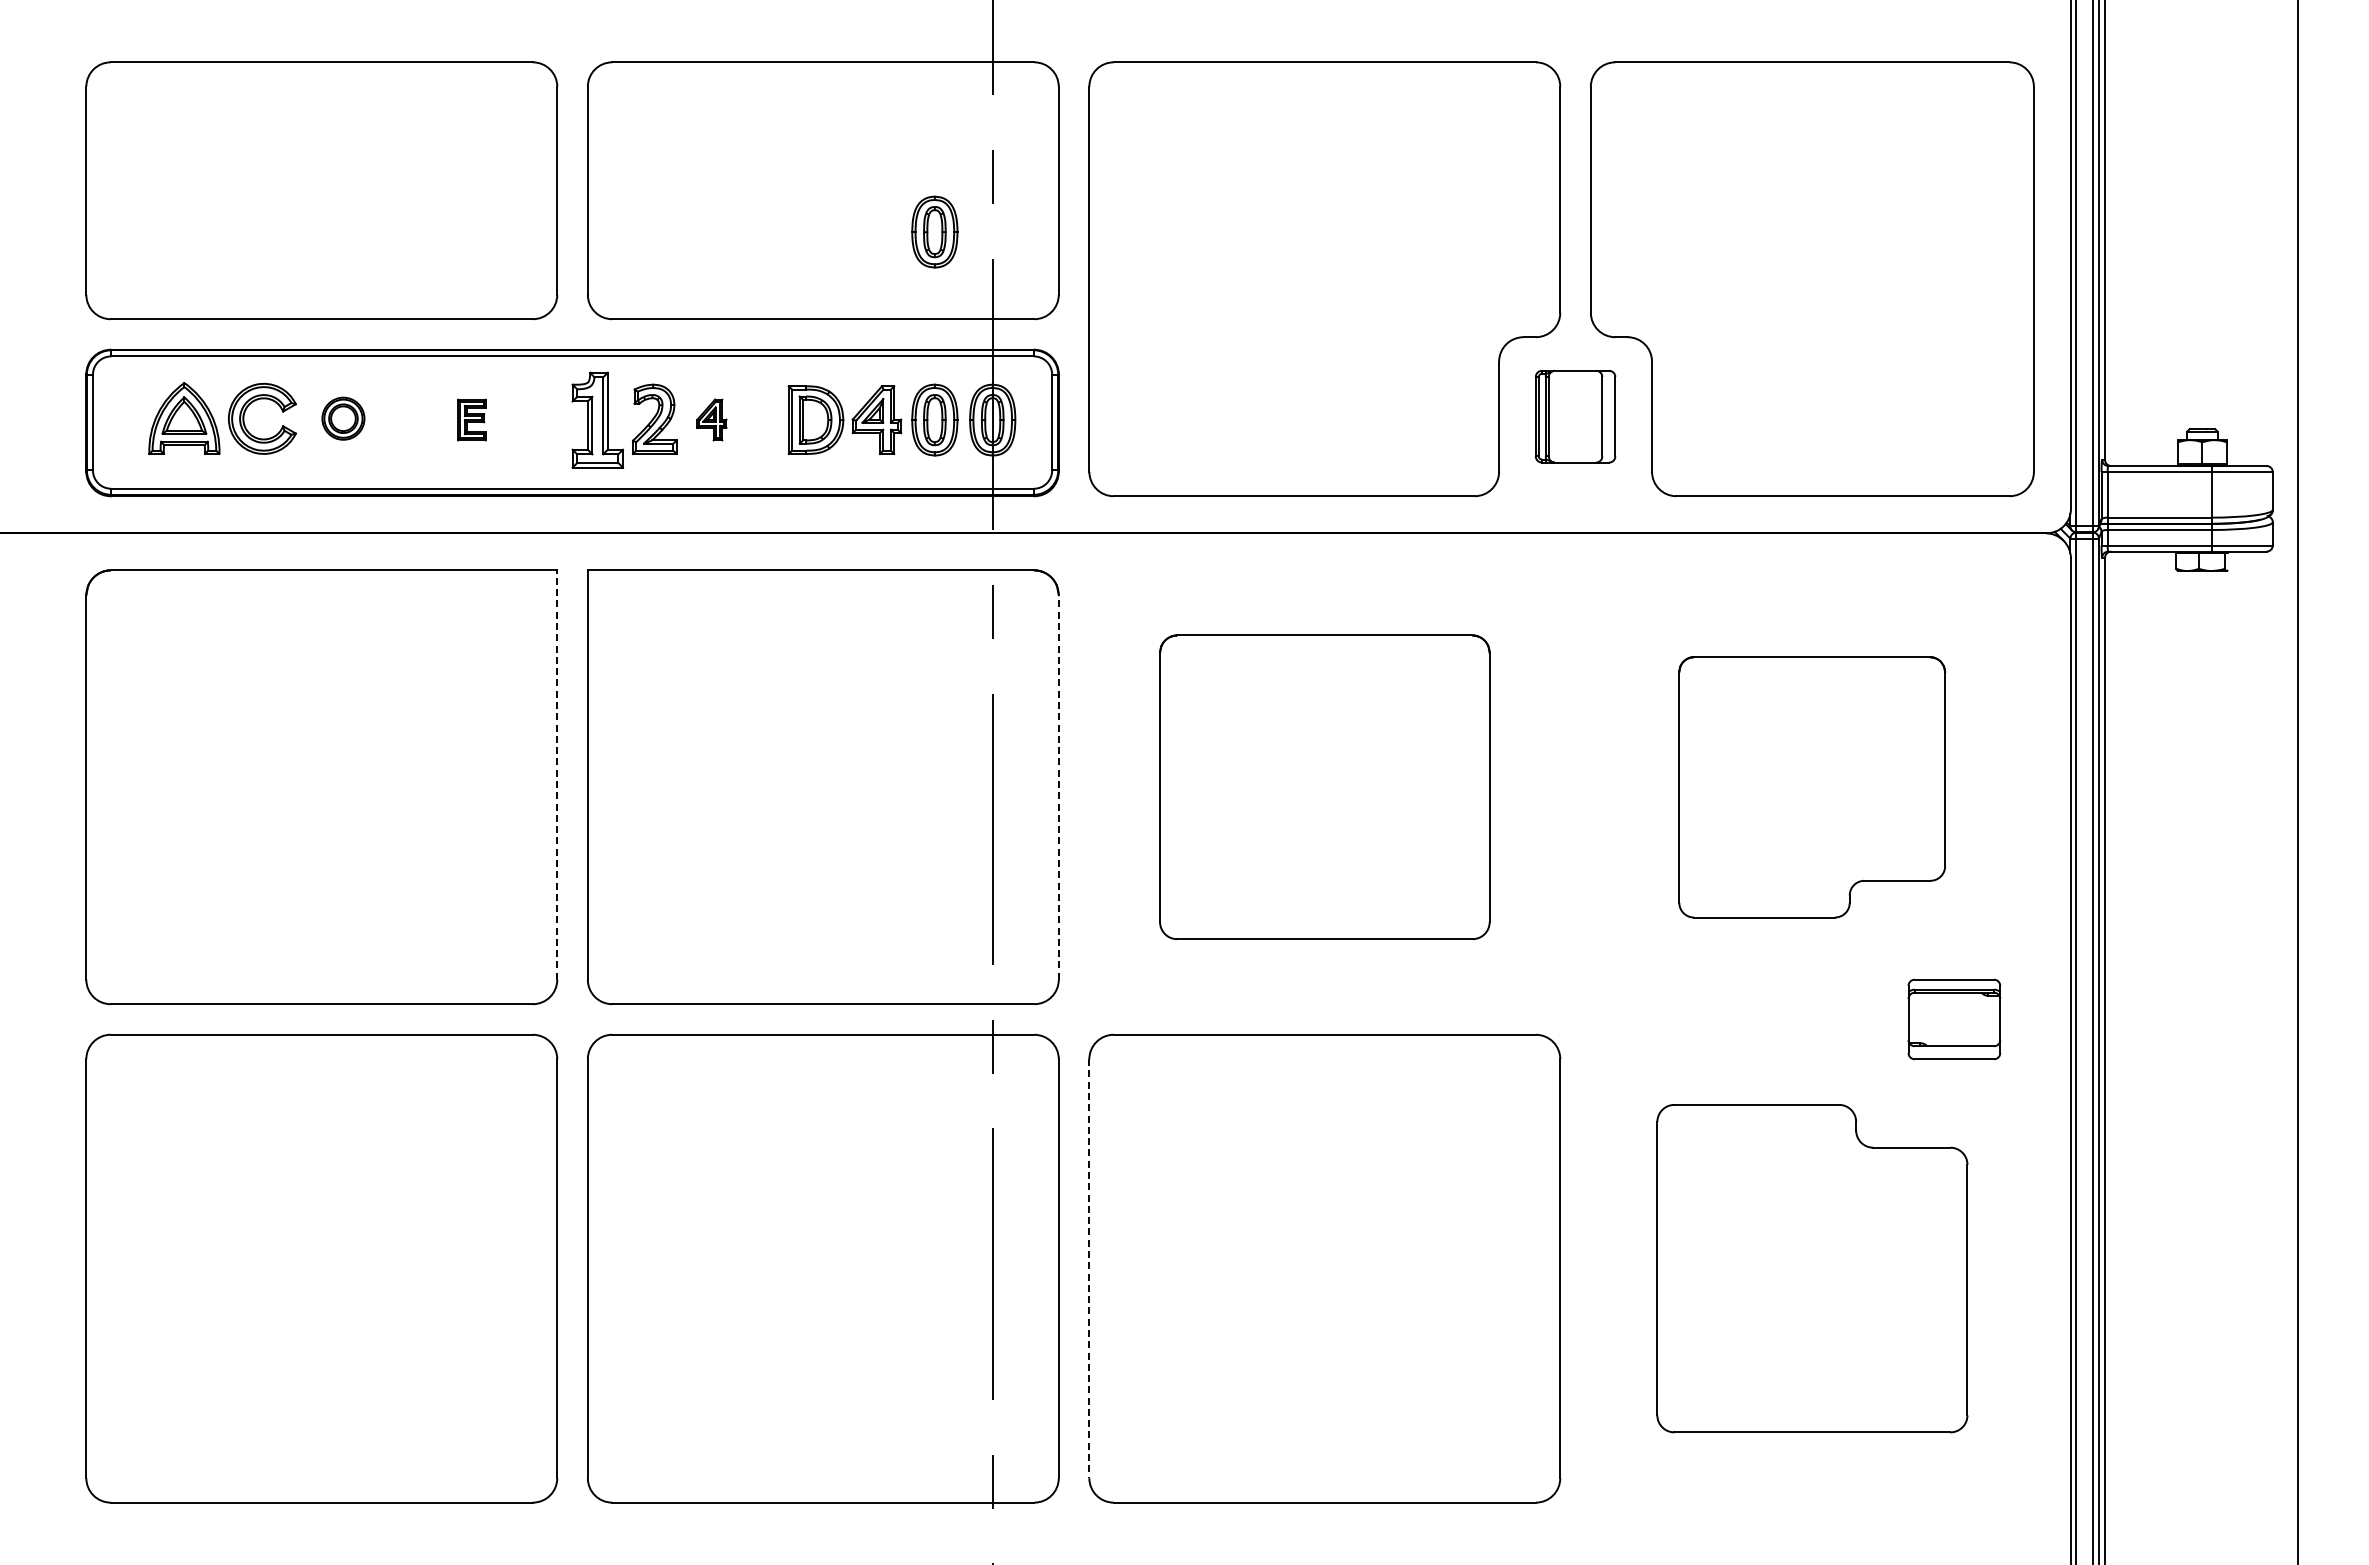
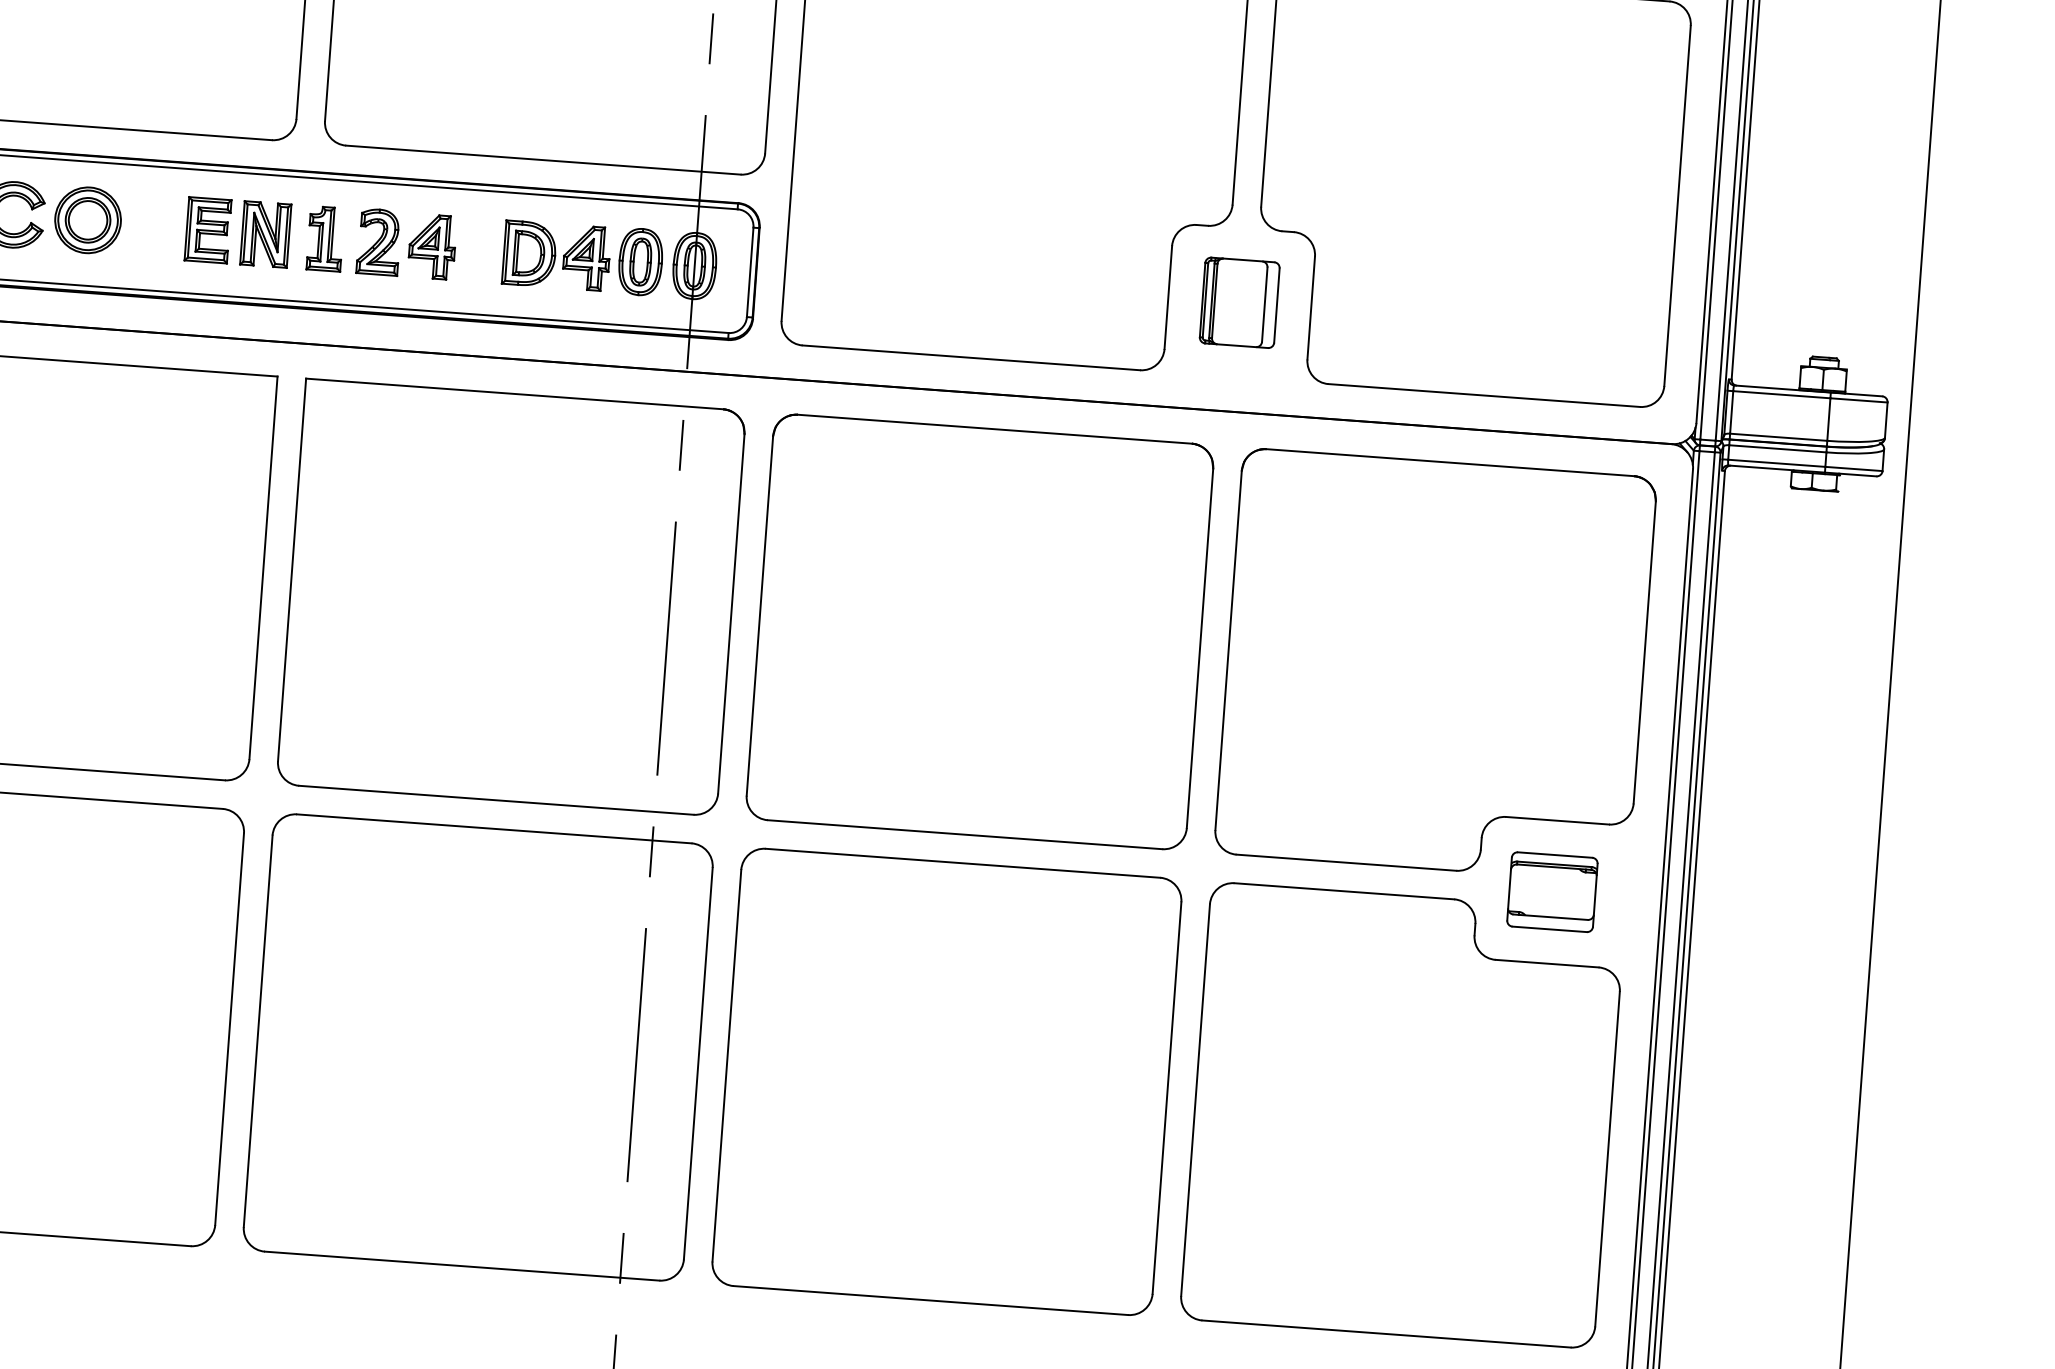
part: (934, 231) -> (653, 85), removed
part: (343, 418) -> (88, 219), size x1.67
part: (471, 419) -> (207, 229), size x1.67
part: (533, 419) -> (265, 233), added
part: (597, 419) -> (325, 238), size x0.71
part: (711, 419) -> (432, 246), size x1.67
line: (557, 775) -> (263, 568), dashed -> solid
line: (1058, 786) -> (731, 612), dashed -> solid
part: (1324, 787) -> (979, 632), size x1.43
part: (1811, 787) -> (1434, 665), size x1.67
line: (1089, 1268) -> (727, 1065), dashed -> solid
part: (1812, 1268) -> (1402, 1115), size x1.43

